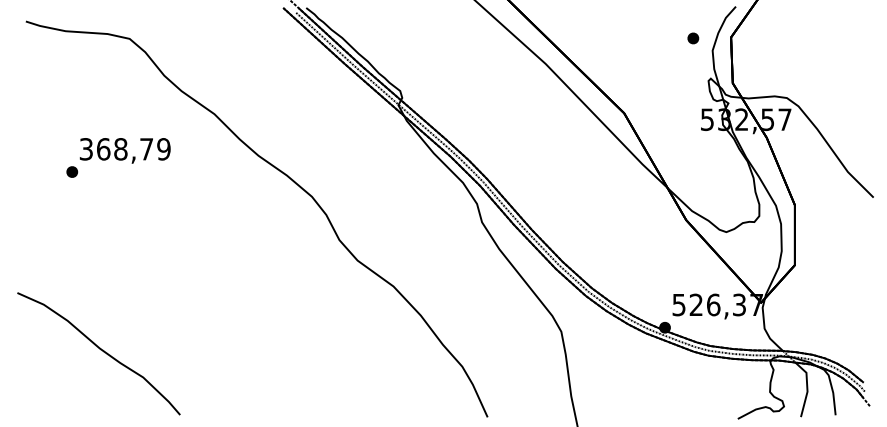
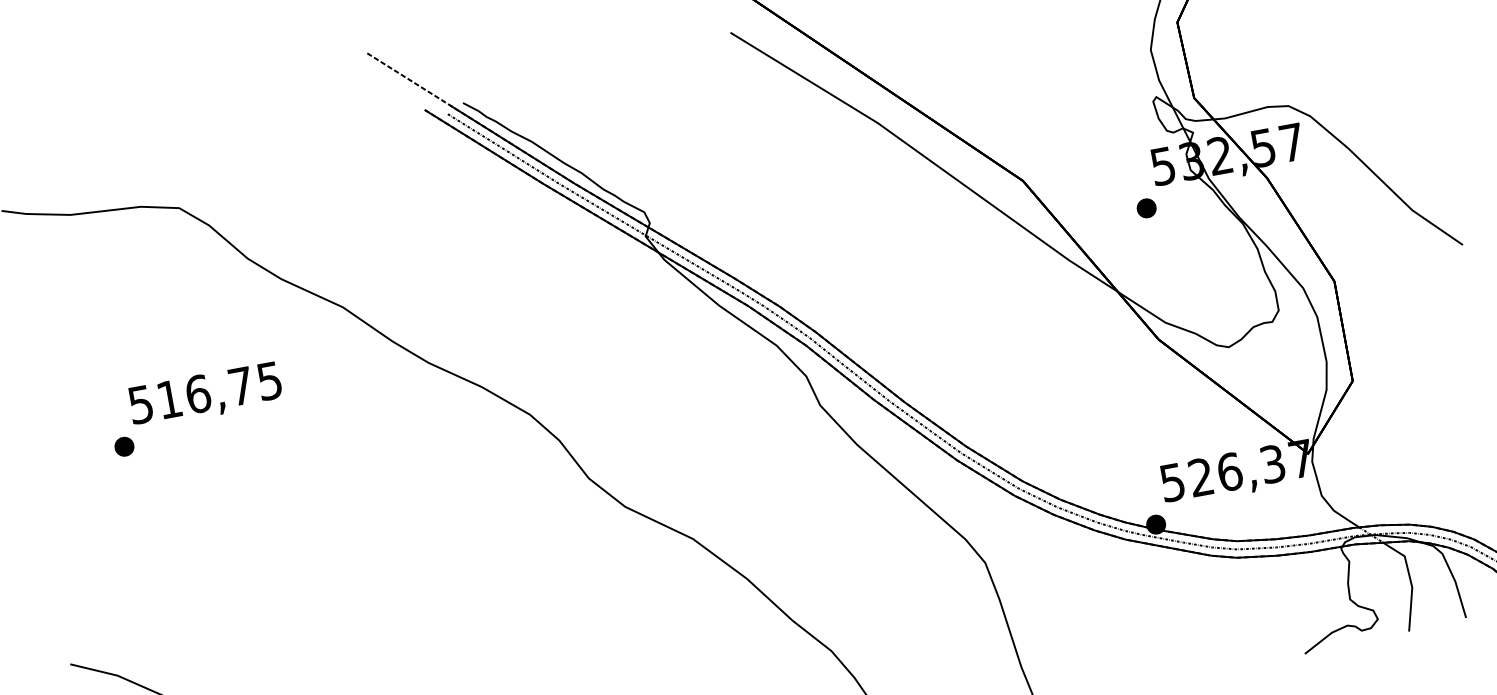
part: (693, 38) -> (1146, 208), moved
text: (125, 149) -> (205, 393), 368,79 -> 516,75

